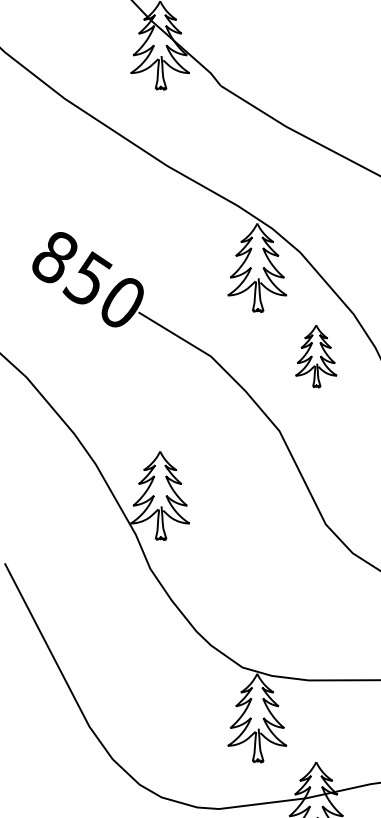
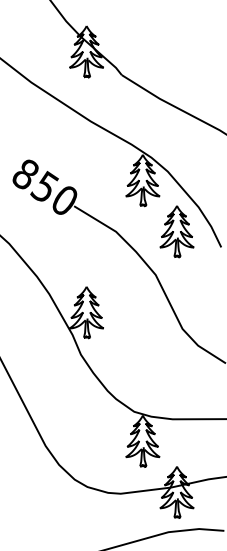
part: (315, 356) -> (176, 231), size x1.43

